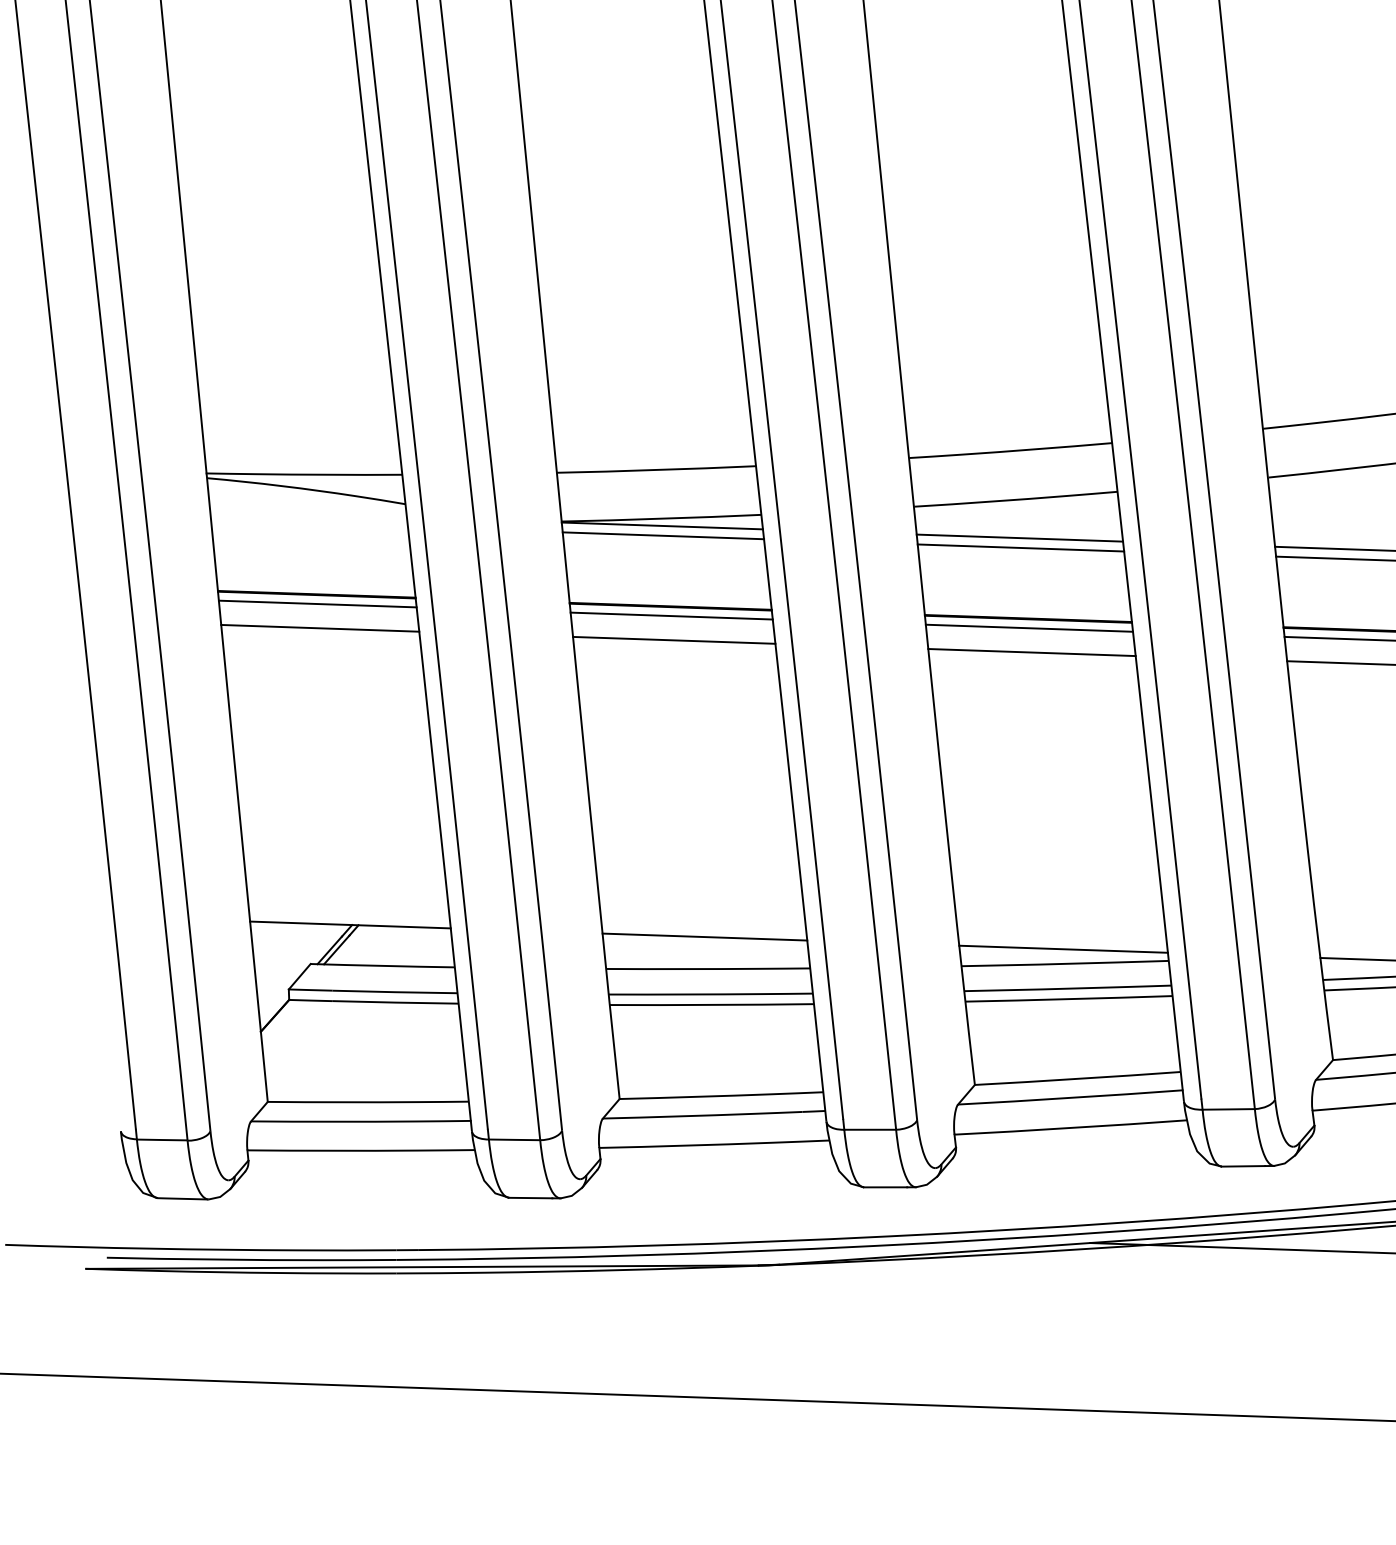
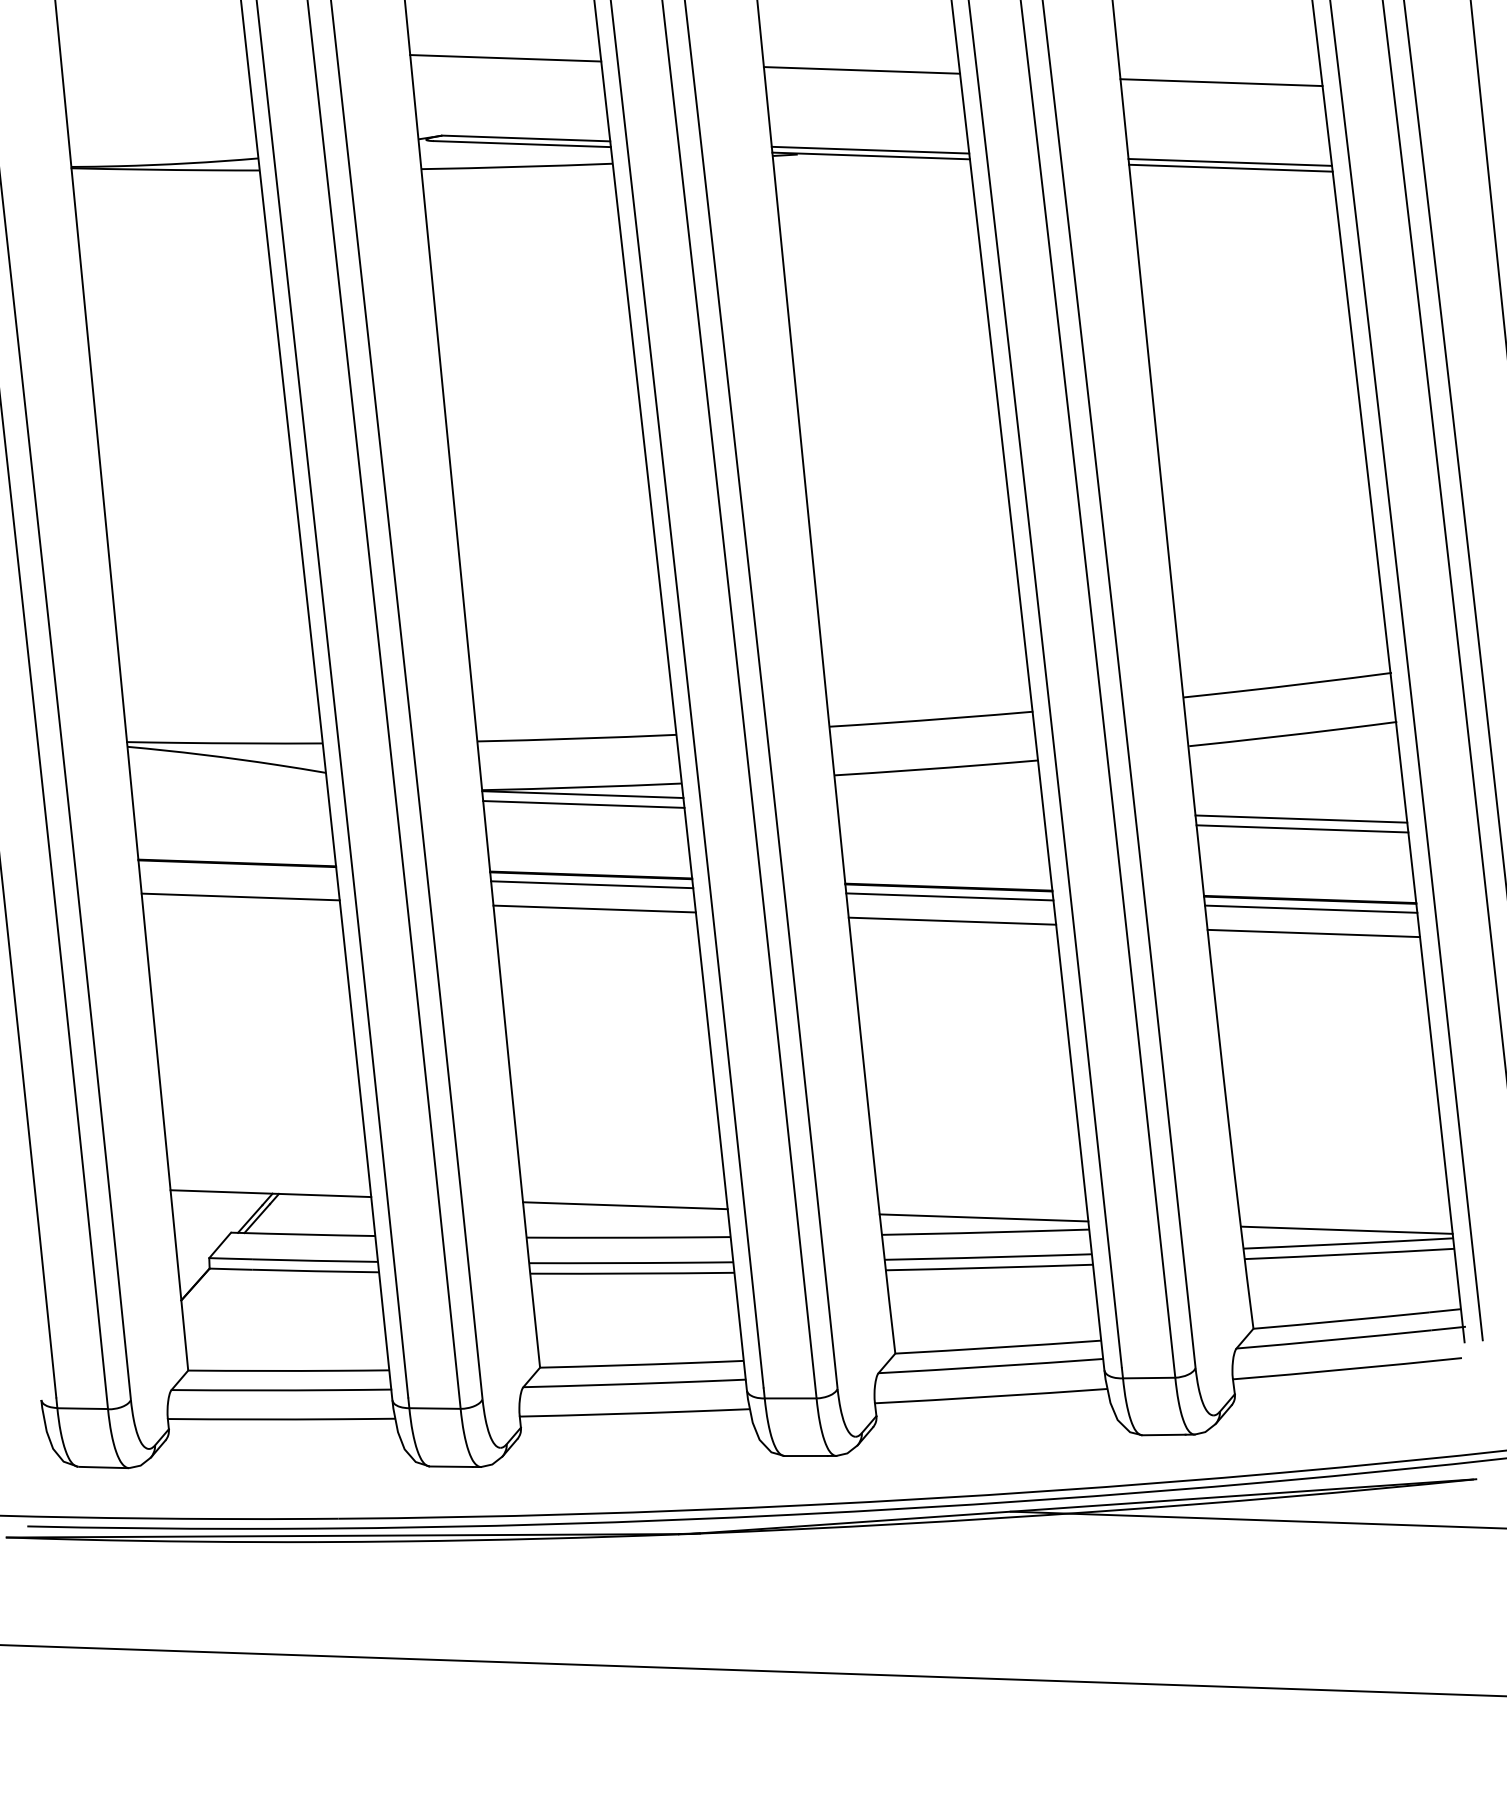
line: (1020, 537) -> (940, 806), removed
line: (1021, 547) -> (941, 816), removed
line: (318, 603) -> (238, 872), removed

